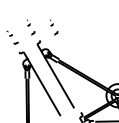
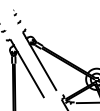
part: (54, 27) -> (38, 16), removed

